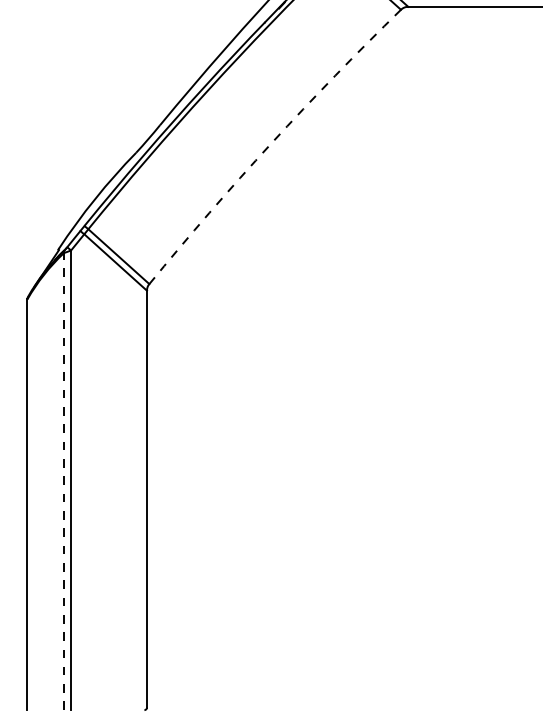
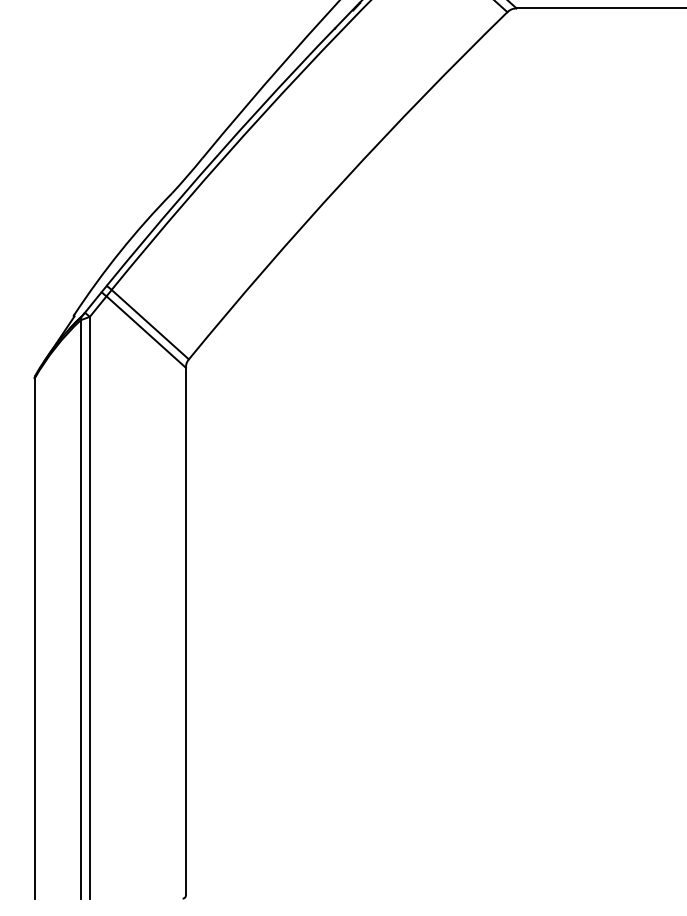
arc: (271, 143) -> (343, 181), dashed -> solid
line: (63, 481) -> (80, 609), dashed -> solid

